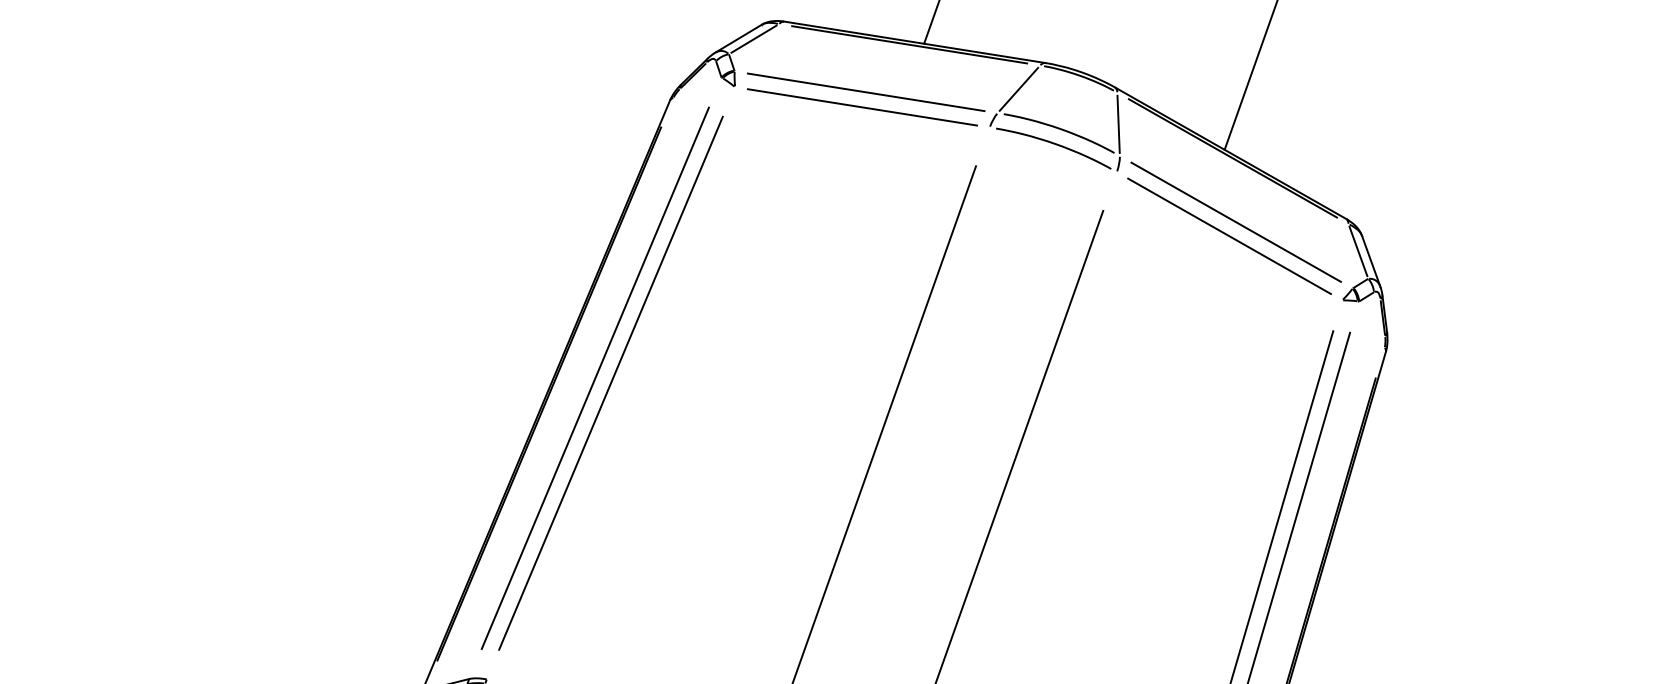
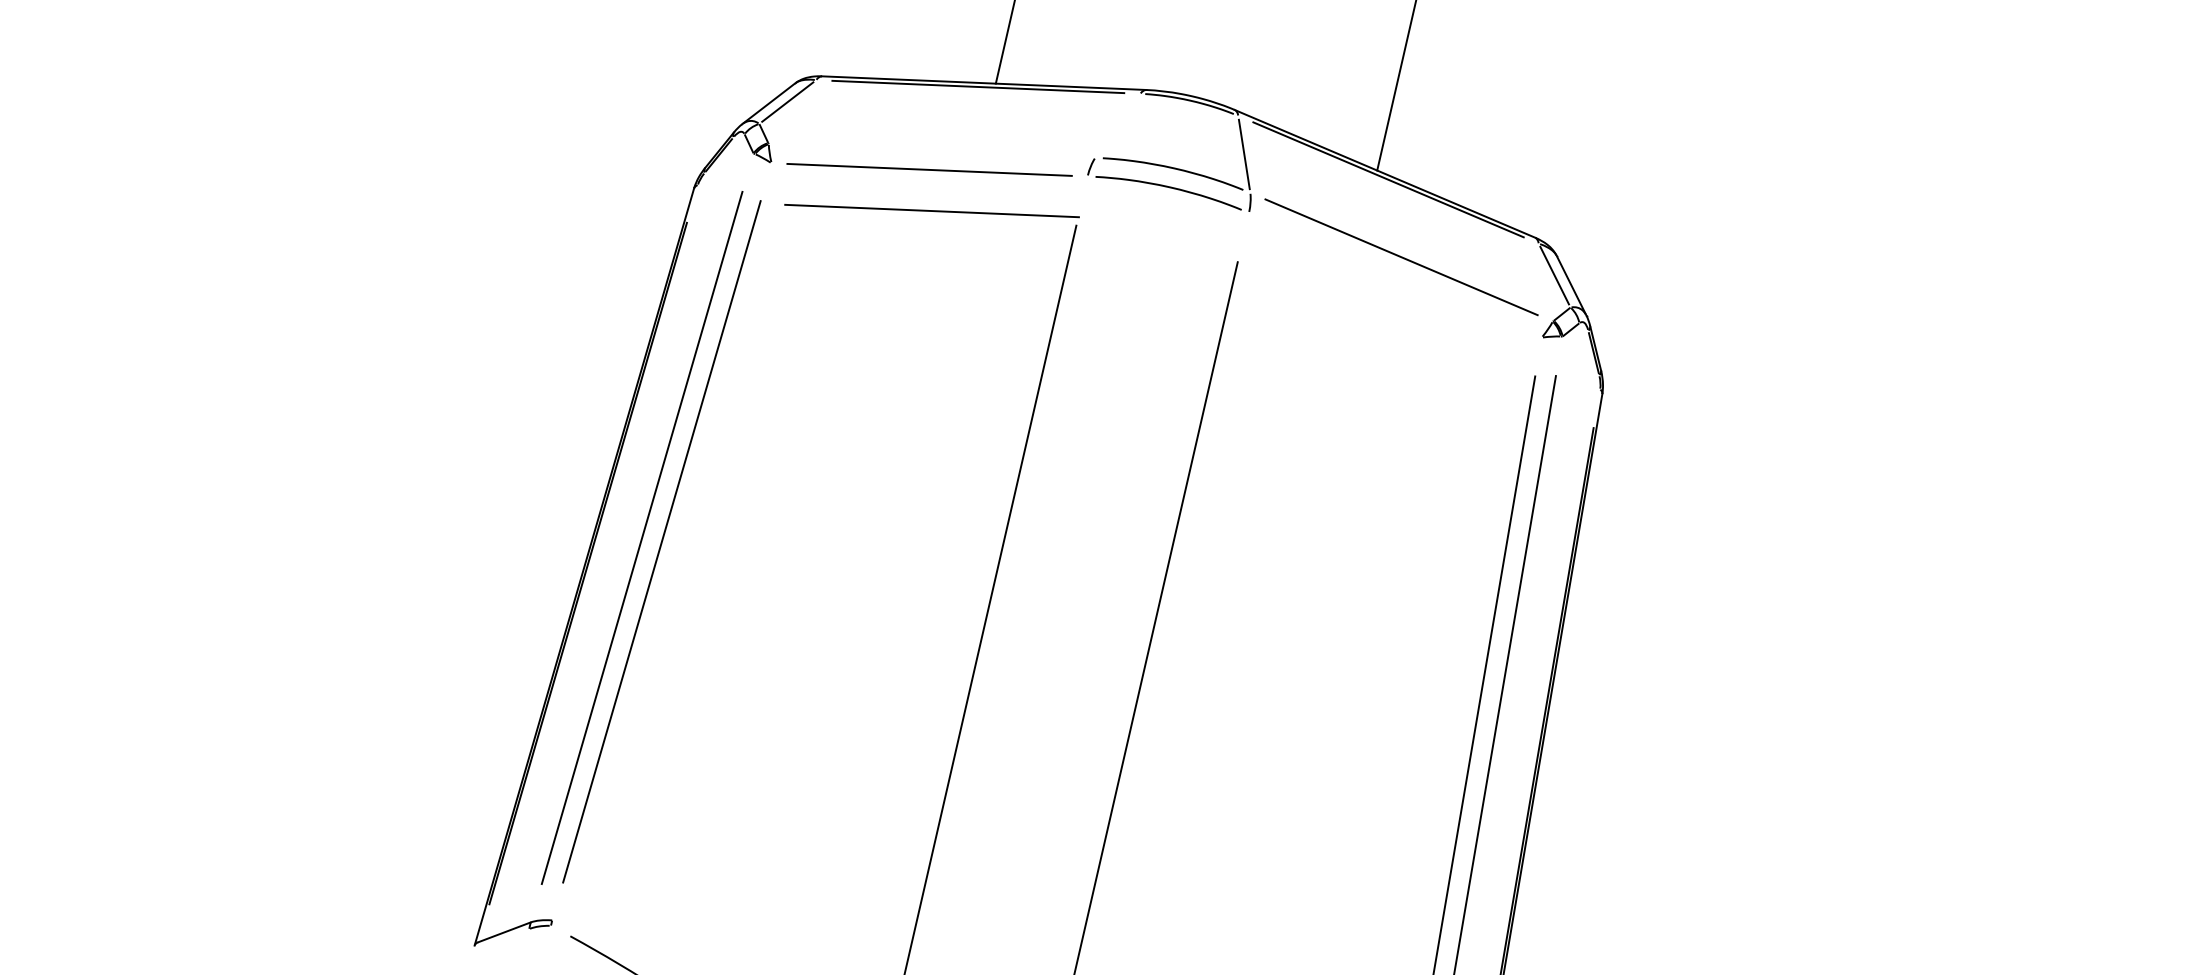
line: (1018, 89) -> (1117, 125), removed
line: (865, 92) -> (931, 211), moved
line: (1229, 236) -> (1395, 275), removed

